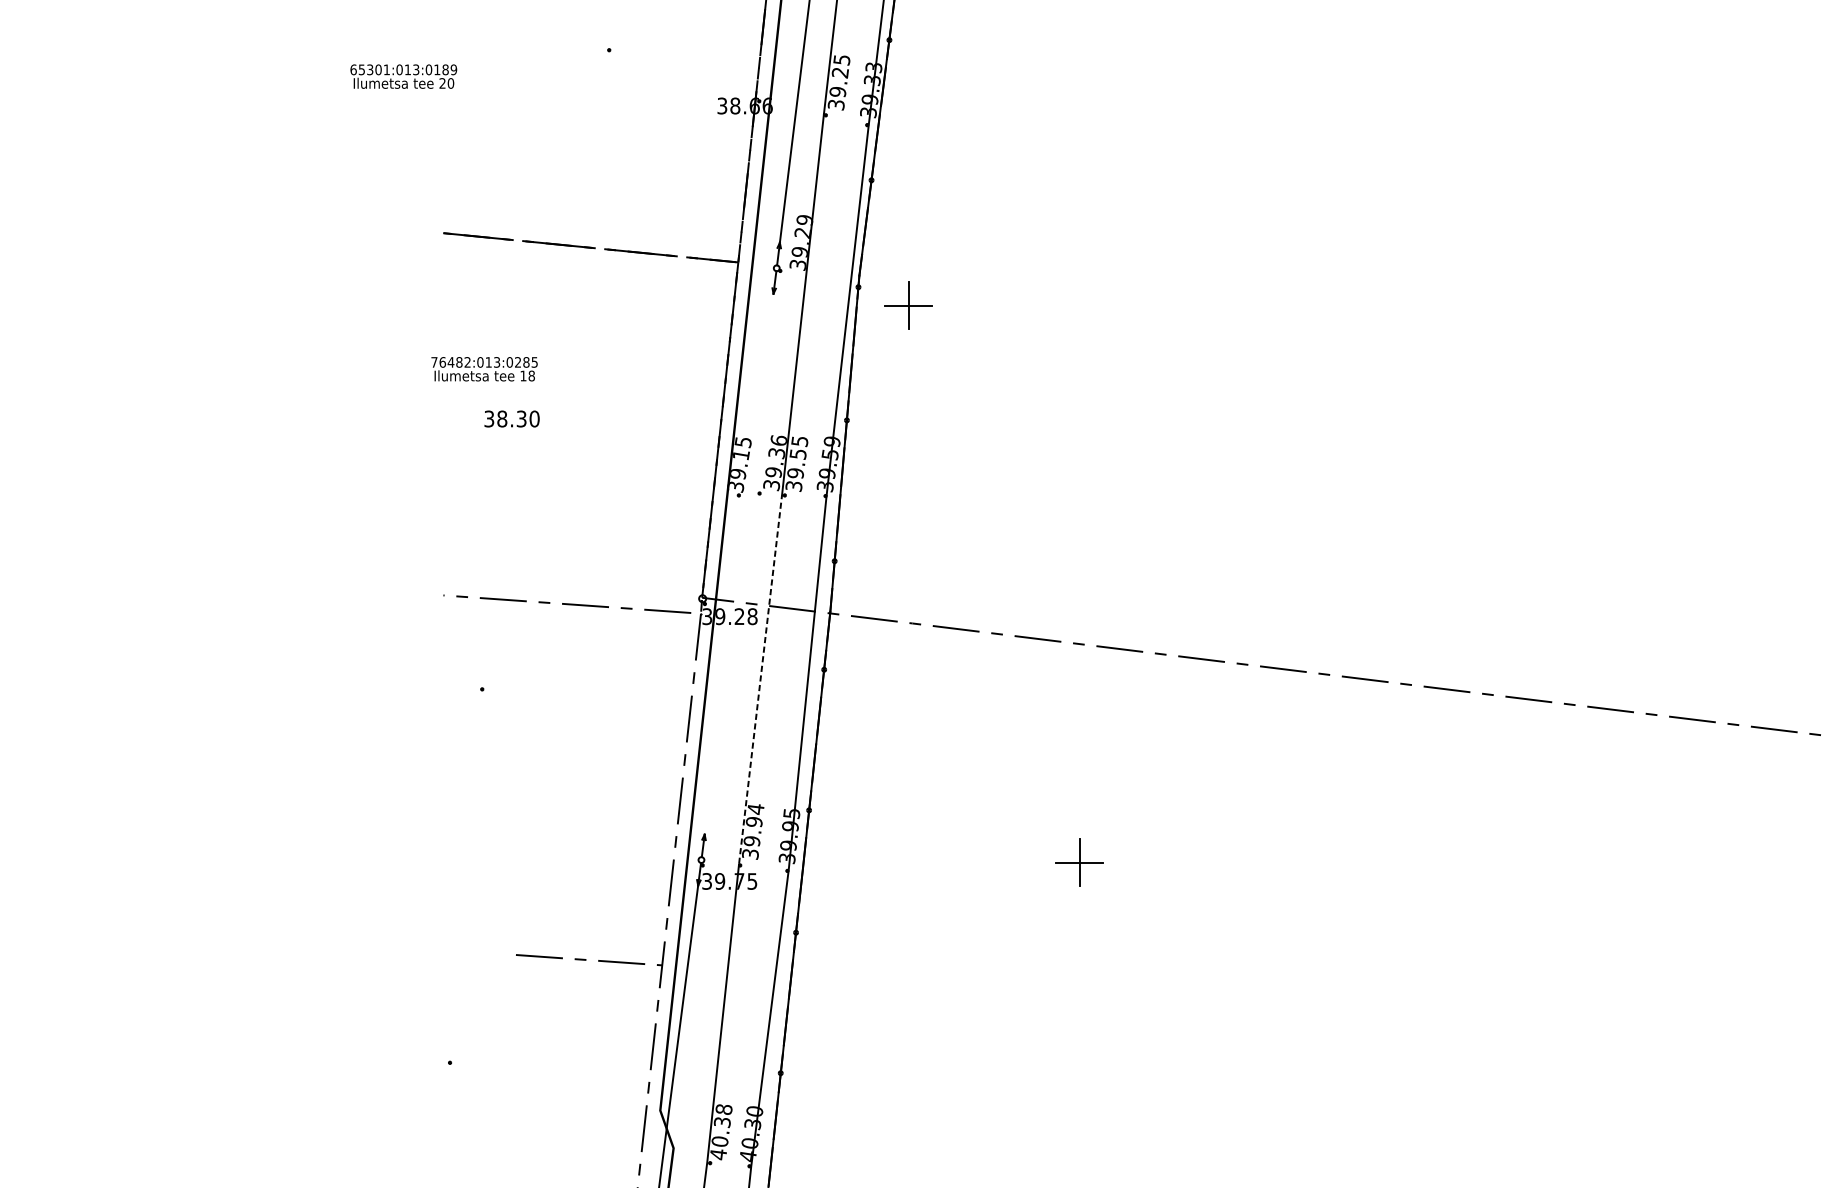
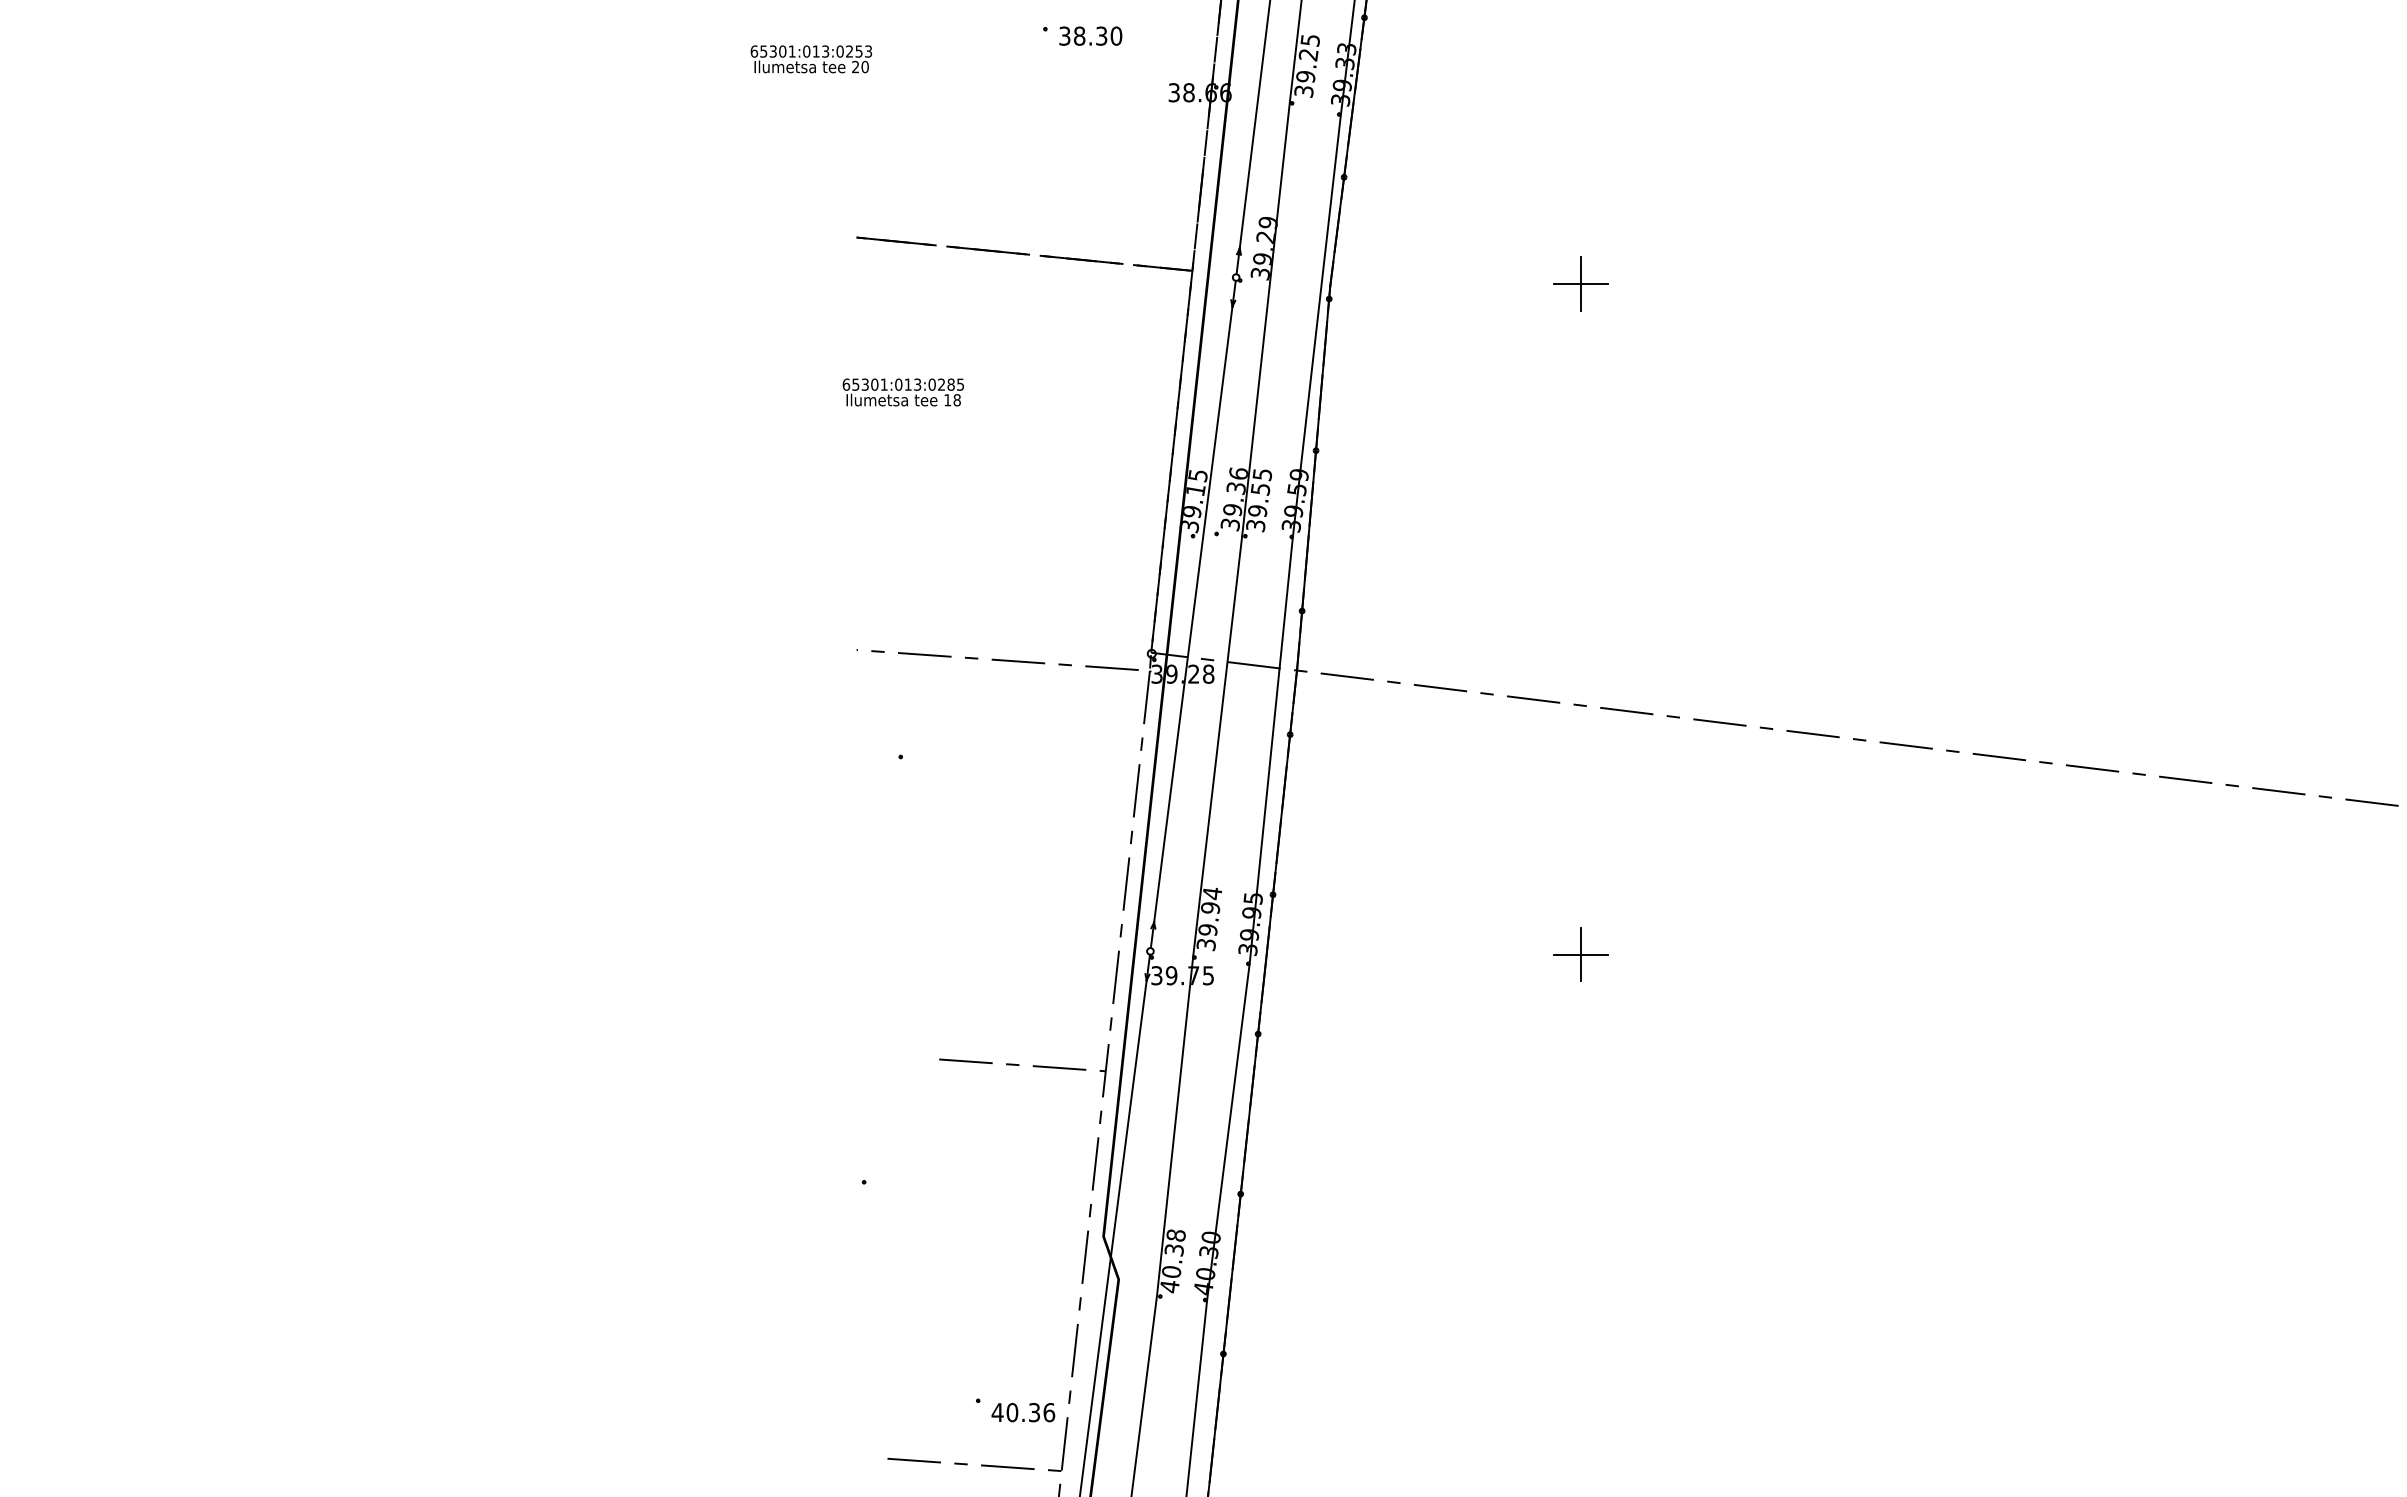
text: (445, 69) -> (859, 51), 65301:013:0189 -> 65301:013:0253
part: (907, 305) -> (1580, 283), moved
text: (450, 362) -> (864, 384), 76482:013:0285 -> 65301:013:0285
text: (511, 418) -> (1090, 35), moved
line: (739, 564) -> (1193, 614), added
line: (760, 679) -> (1217, 745), dashed -> solid

